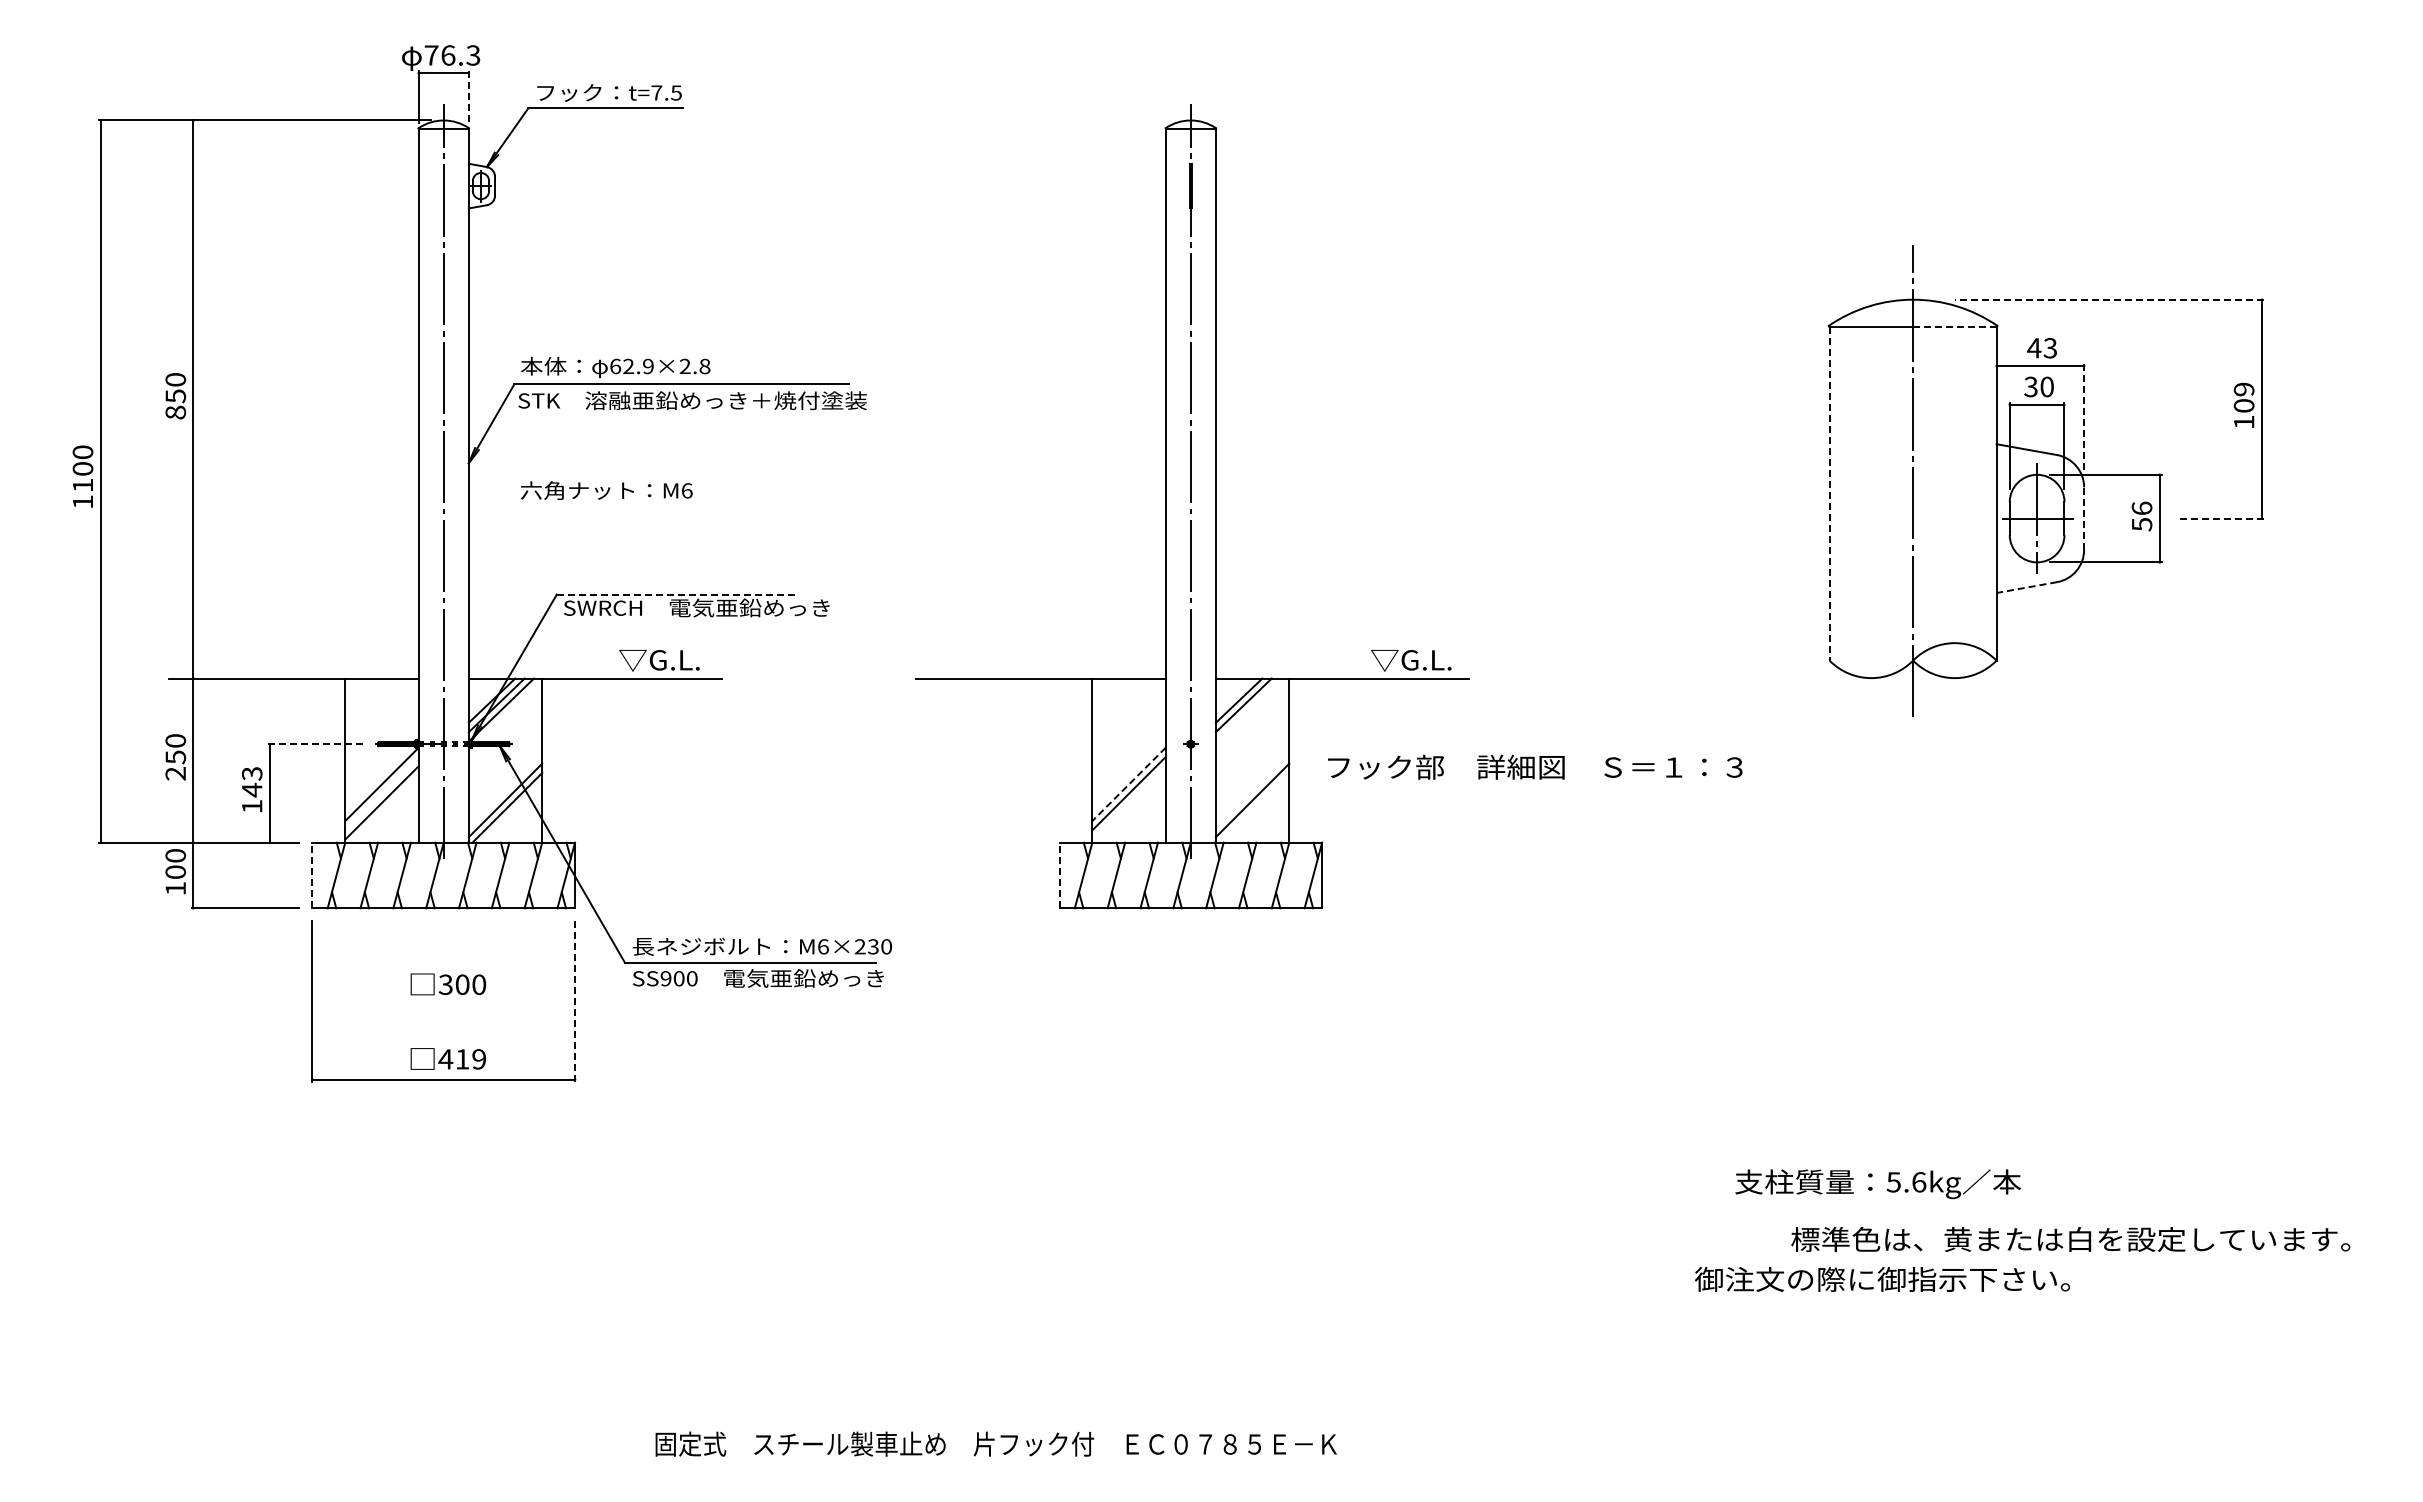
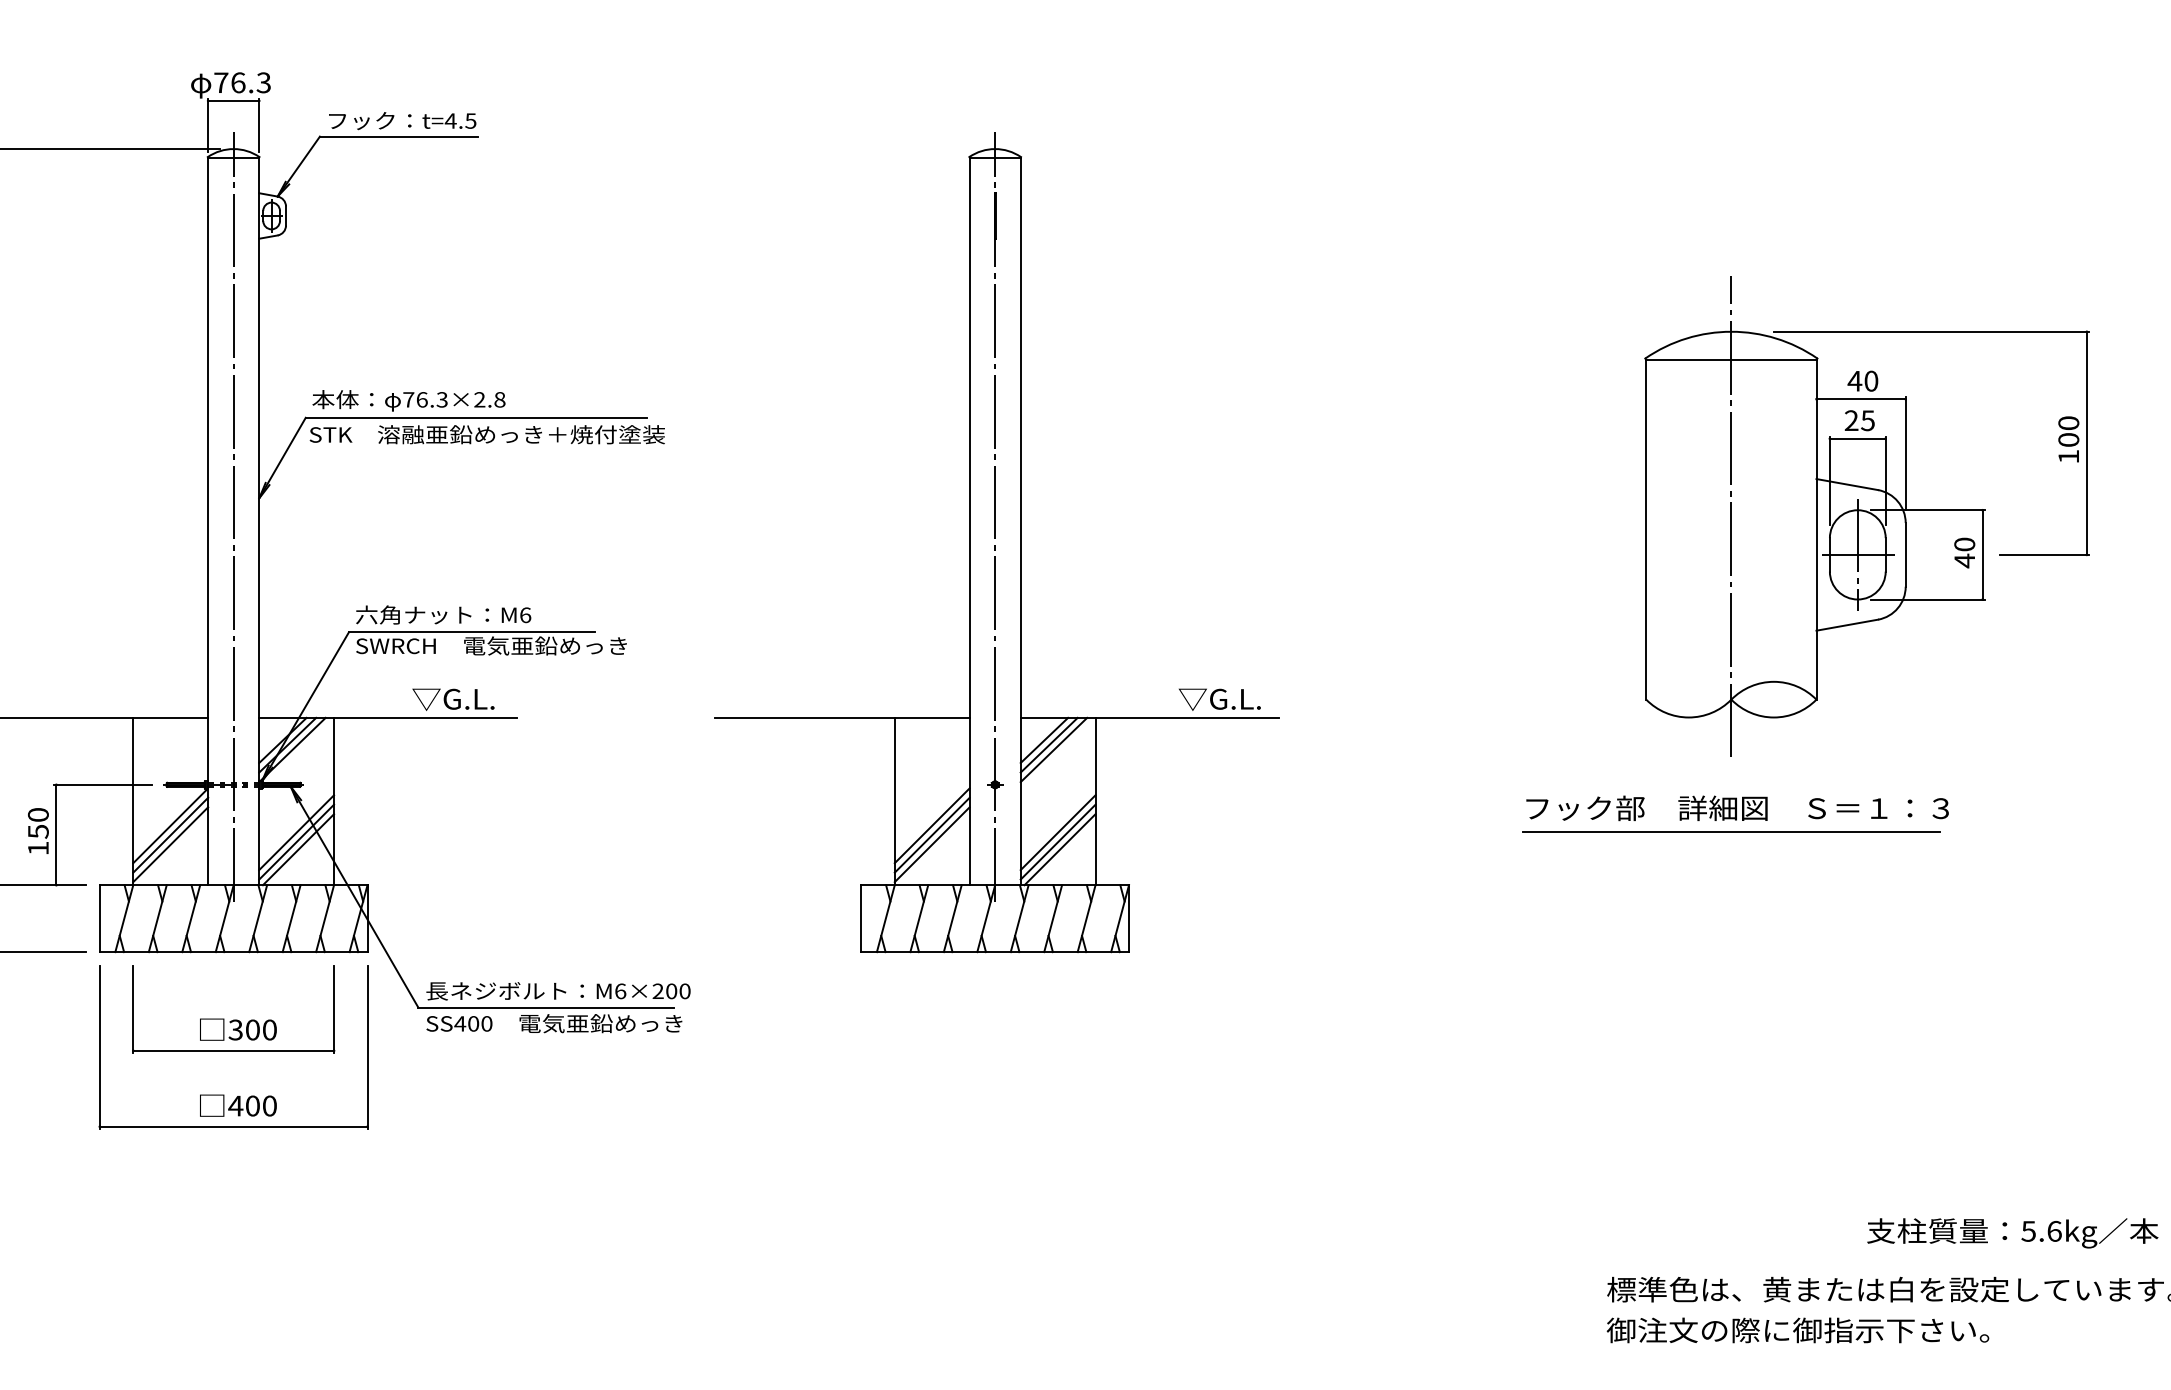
text: (656, 92) -> (450, 120), t=7.5 -> t=4.5
line: (468, 97) -> (258, 125), dashed -> solid
line: (2109, 299) -> (1931, 331), dashed -> solid
line: (1954, 327) -> (1773, 360), dashed -> solid
text: (2050, 348) -> (1871, 381), 43 -> 40
text: (631, 366) -> (425, 399), 62.9×2.8 -> 76.3×2.8
text: (2038, 386) -> (1859, 420), 30 -> 25
text: (2244, 389) -> (2069, 423), 109 -> 100
line: (2084, 419) -> (1906, 453), dashed -> solid
text: (606, 490) -> (443, 614), moved
line: (1829, 493) -> (1646, 529), dashed -> solid
text: (2141, 516) -> (1964, 552), 56 -> 40
line: (2084, 518) -> (1906, 554), dashed -> solid
line: (2220, 518) -> (2044, 554), dashed -> solid
line: (2026, 587) -> (1846, 625), dashed -> solid
line: (677, 594) -> (471, 632), dashed -> solid
line: (1248, 709) -> (1053, 749), added
line: (315, 744) -> (102, 785), dashed -> solid
text: (1535, 766) -> (1737, 807), moved
text: (252, 782) -> (38, 823), 143 -> 150
line: (1129, 784) -> (932, 825), dashed -> solid
line: (505, 790) -> (296, 832), added
line: (1252, 790) -> (1058, 832), added
line: (1913, 790) -> (1731, 832), added
line: (381, 793) -> (170, 835), added
line: (1128, 802) -> (931, 844), added
line: (1254, 807) -> (1060, 849), added
line: (312, 875) -> (99, 918), dashed -> solid
line: (1059, 875) -> (861, 918), dashed -> solid
text: (872, 946) -> (670, 991), M6×230 -> M6×200
text: (665, 978) -> (459, 1023), SS900 -> SS400
line: (575, 1001) -> (367, 1047), dashed -> solid
part: (443, 1004) -> (233, 1050), added
text: (470, 1059) -> (260, 1106), 419 -> 400
text: (1878, 1184) -> (2013, 1233), moved
text: (1882, 1279) -> (1798, 1330), moved

